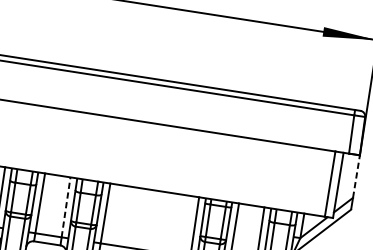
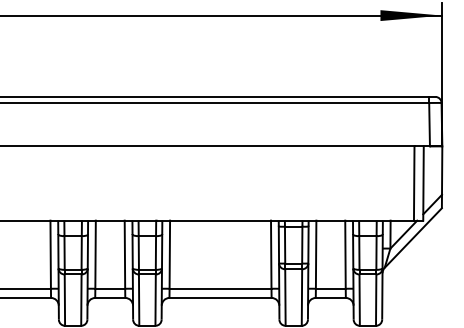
line: (356, 176) -> (442, 170), dashed -> solid
line: (65, 207) -> (124, 254), dashed -> solid

